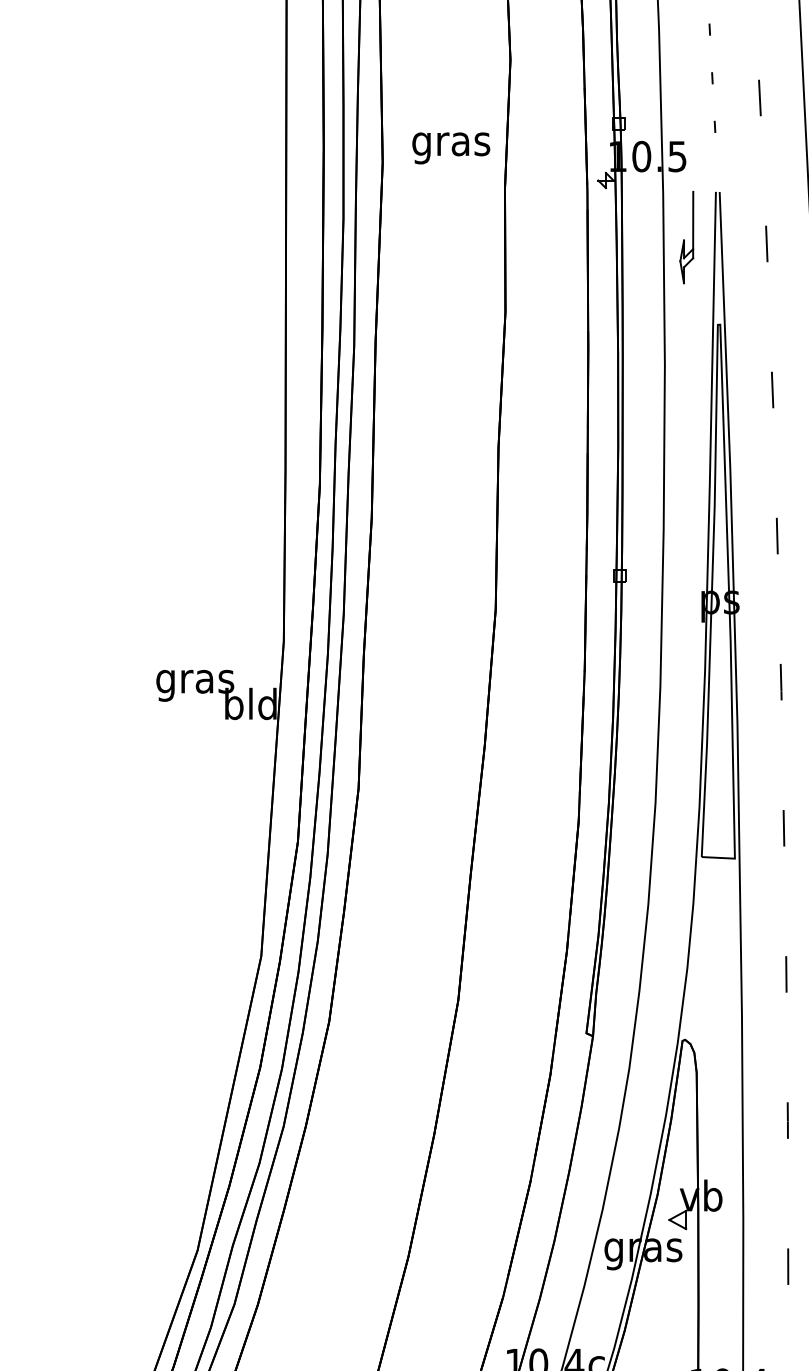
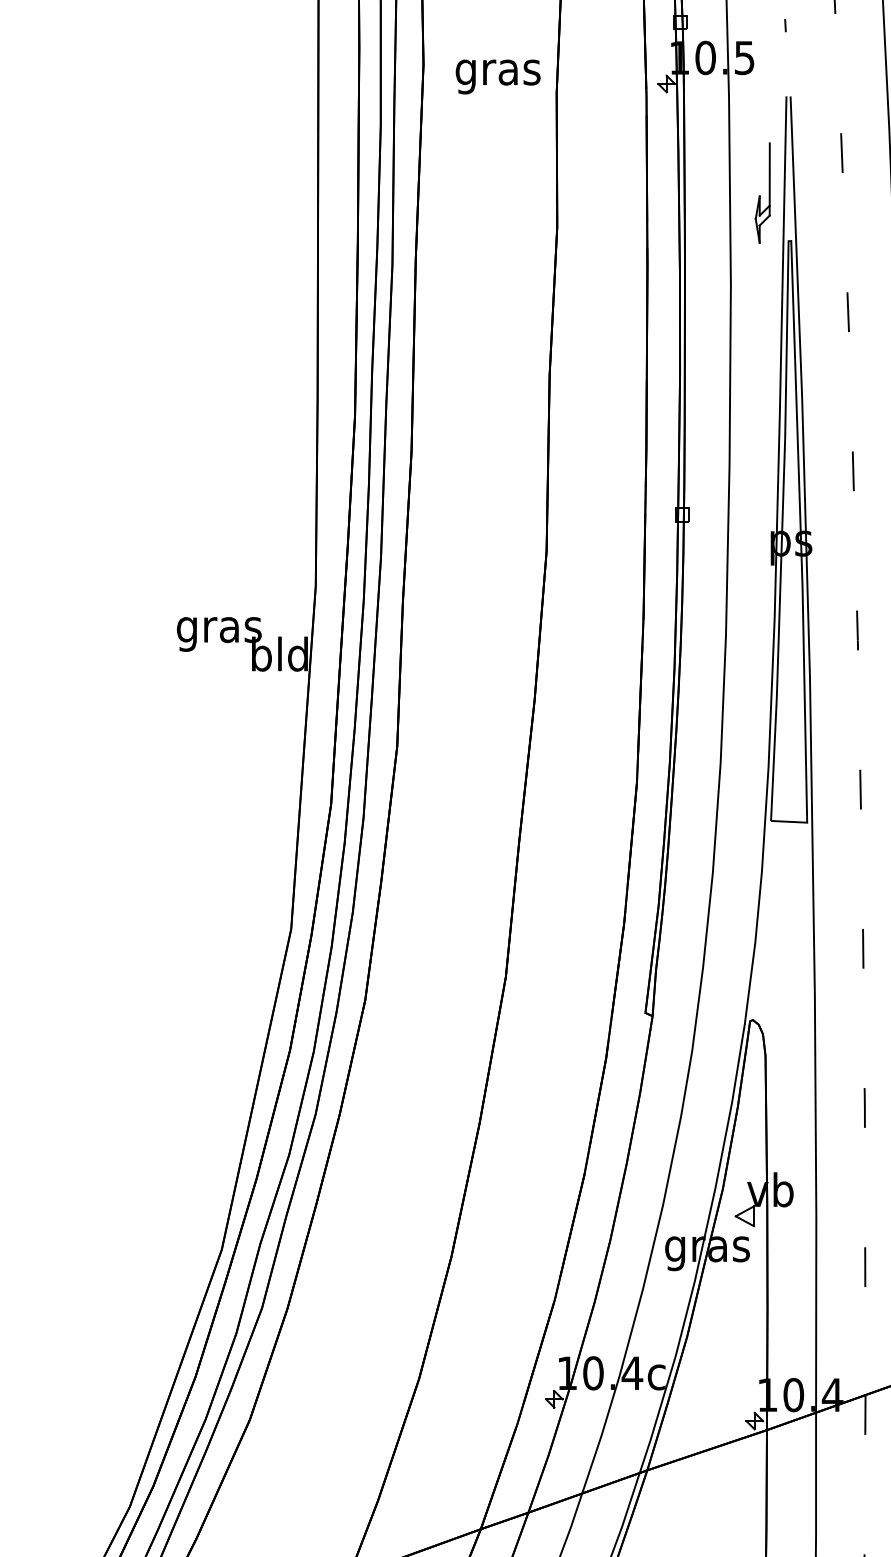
text: (450, 147) -> (497, 76), moved
part: (686, 236) -> (762, 192), moved

